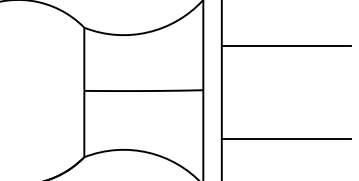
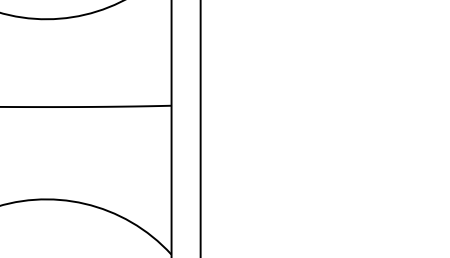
line: (286, 46) -> (302, 37), removed
line: (286, 138) -> (302, 181), removed

